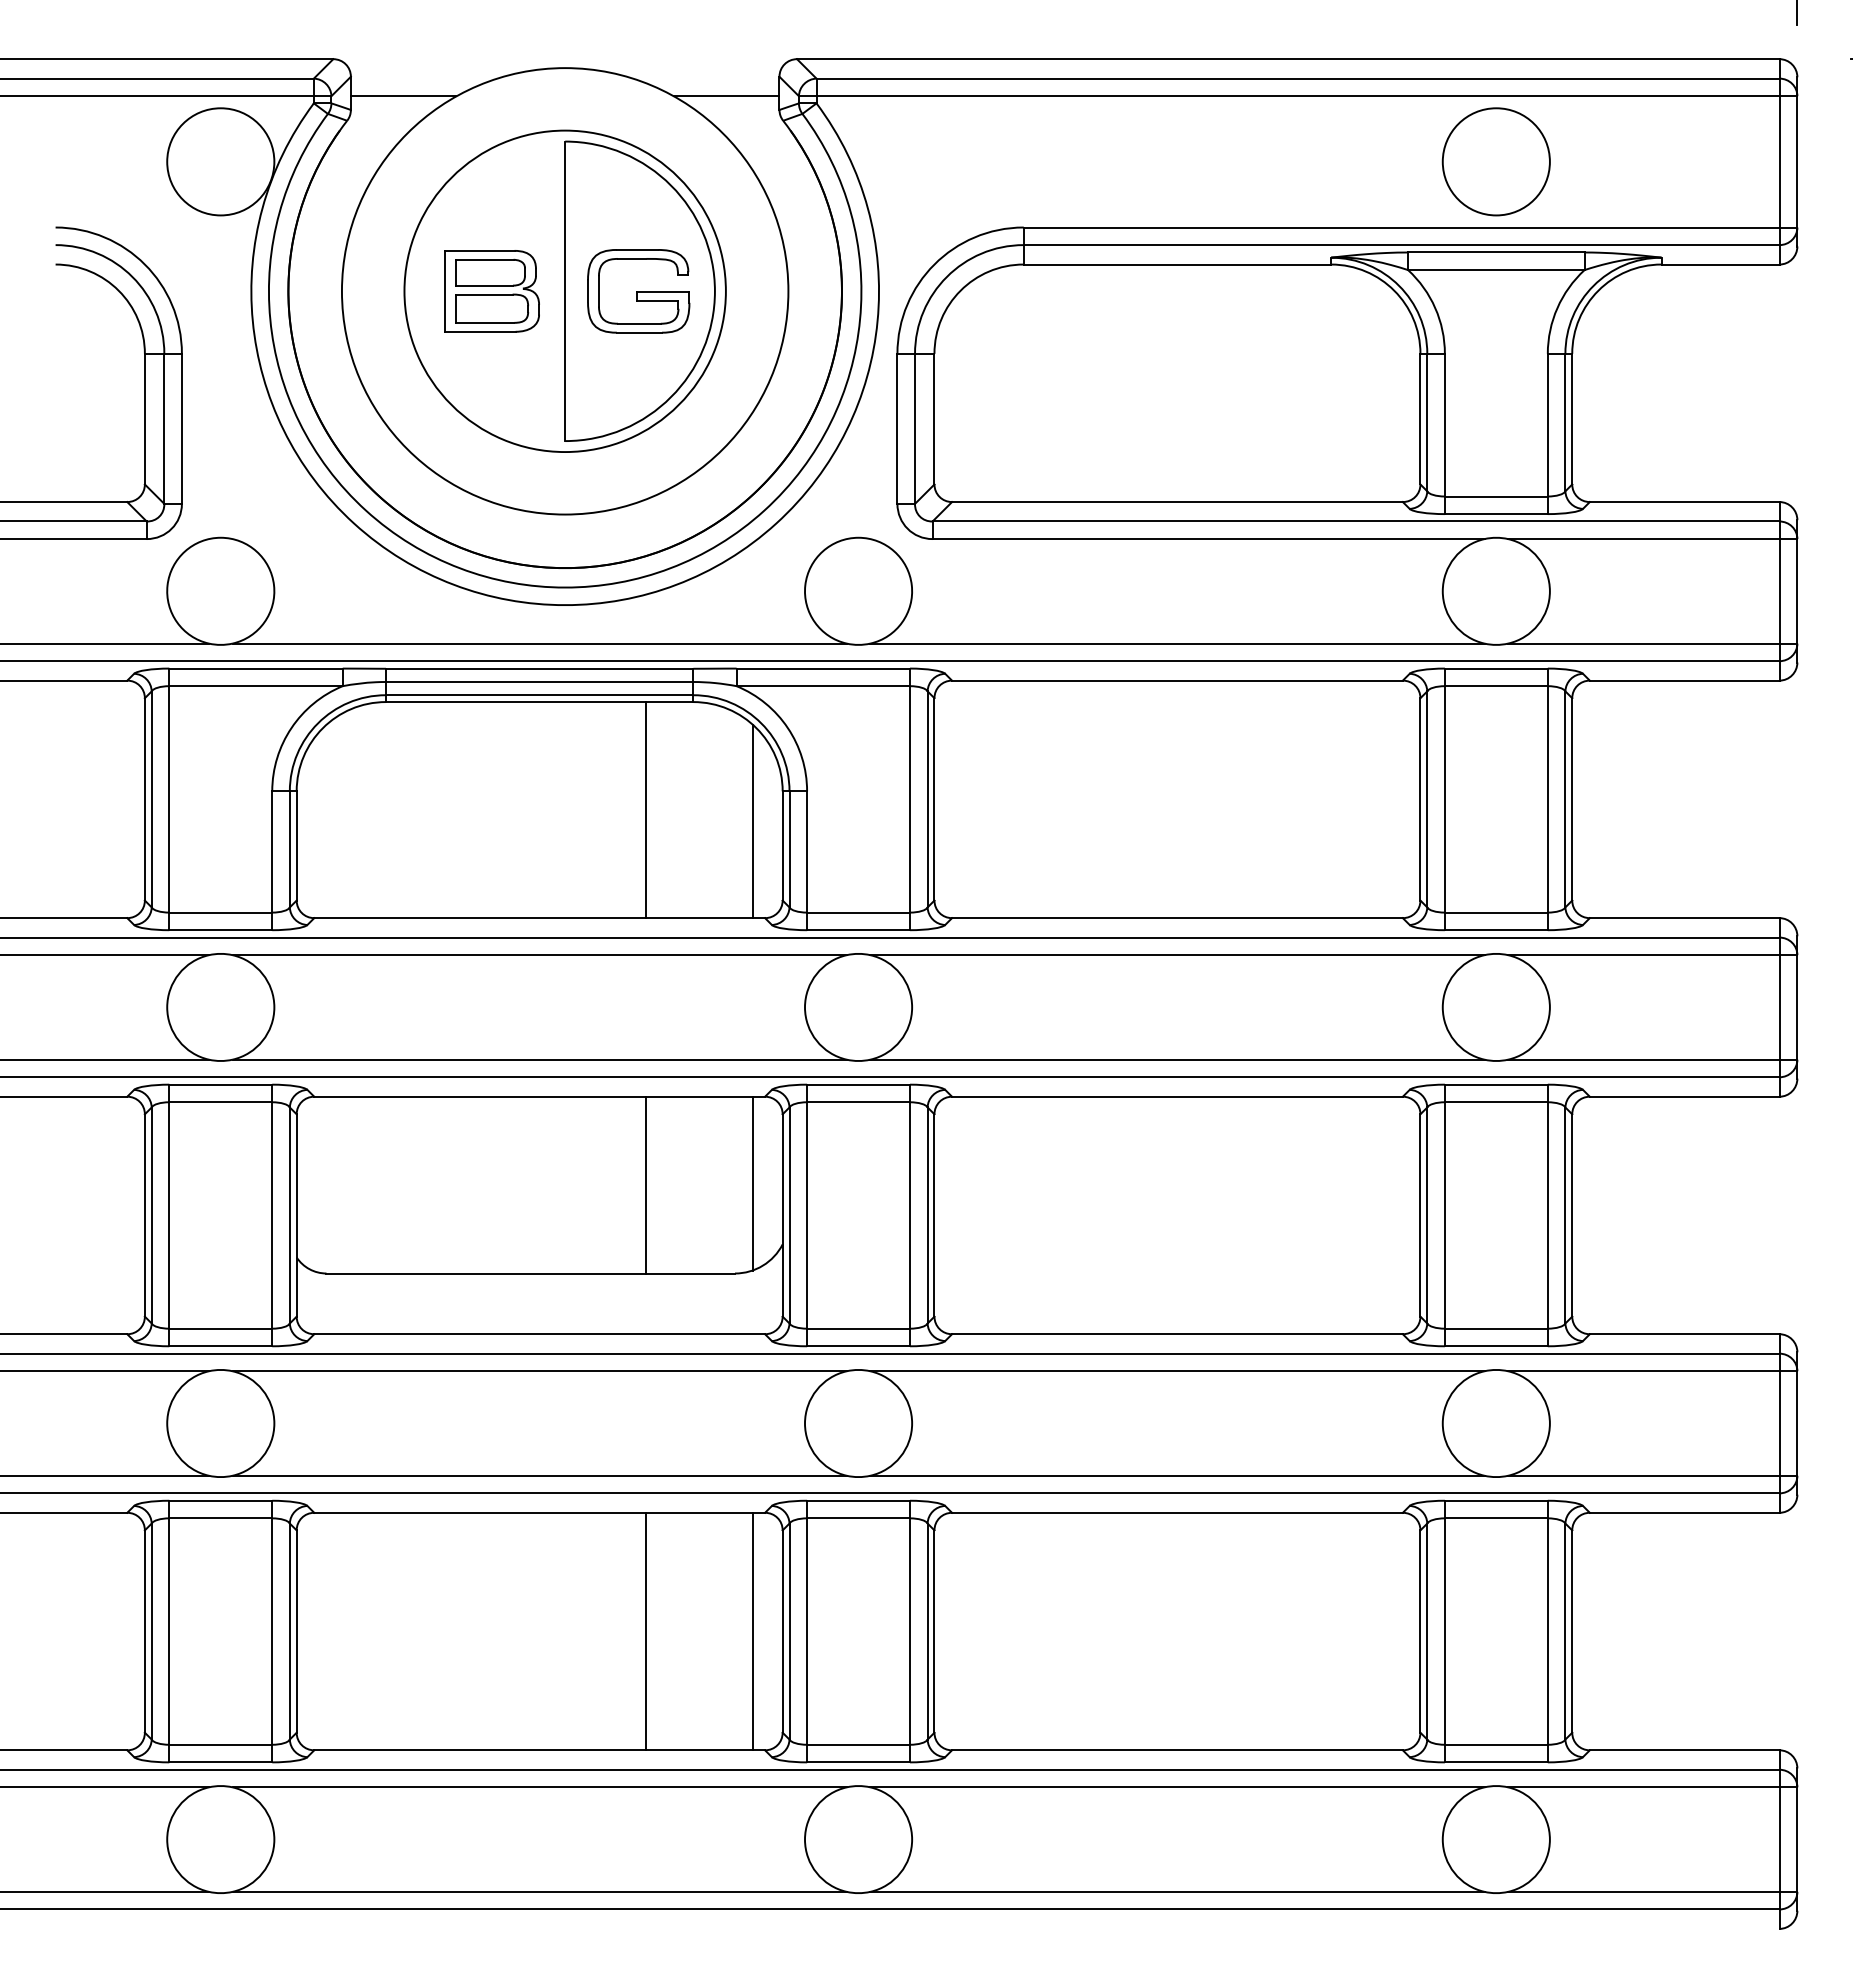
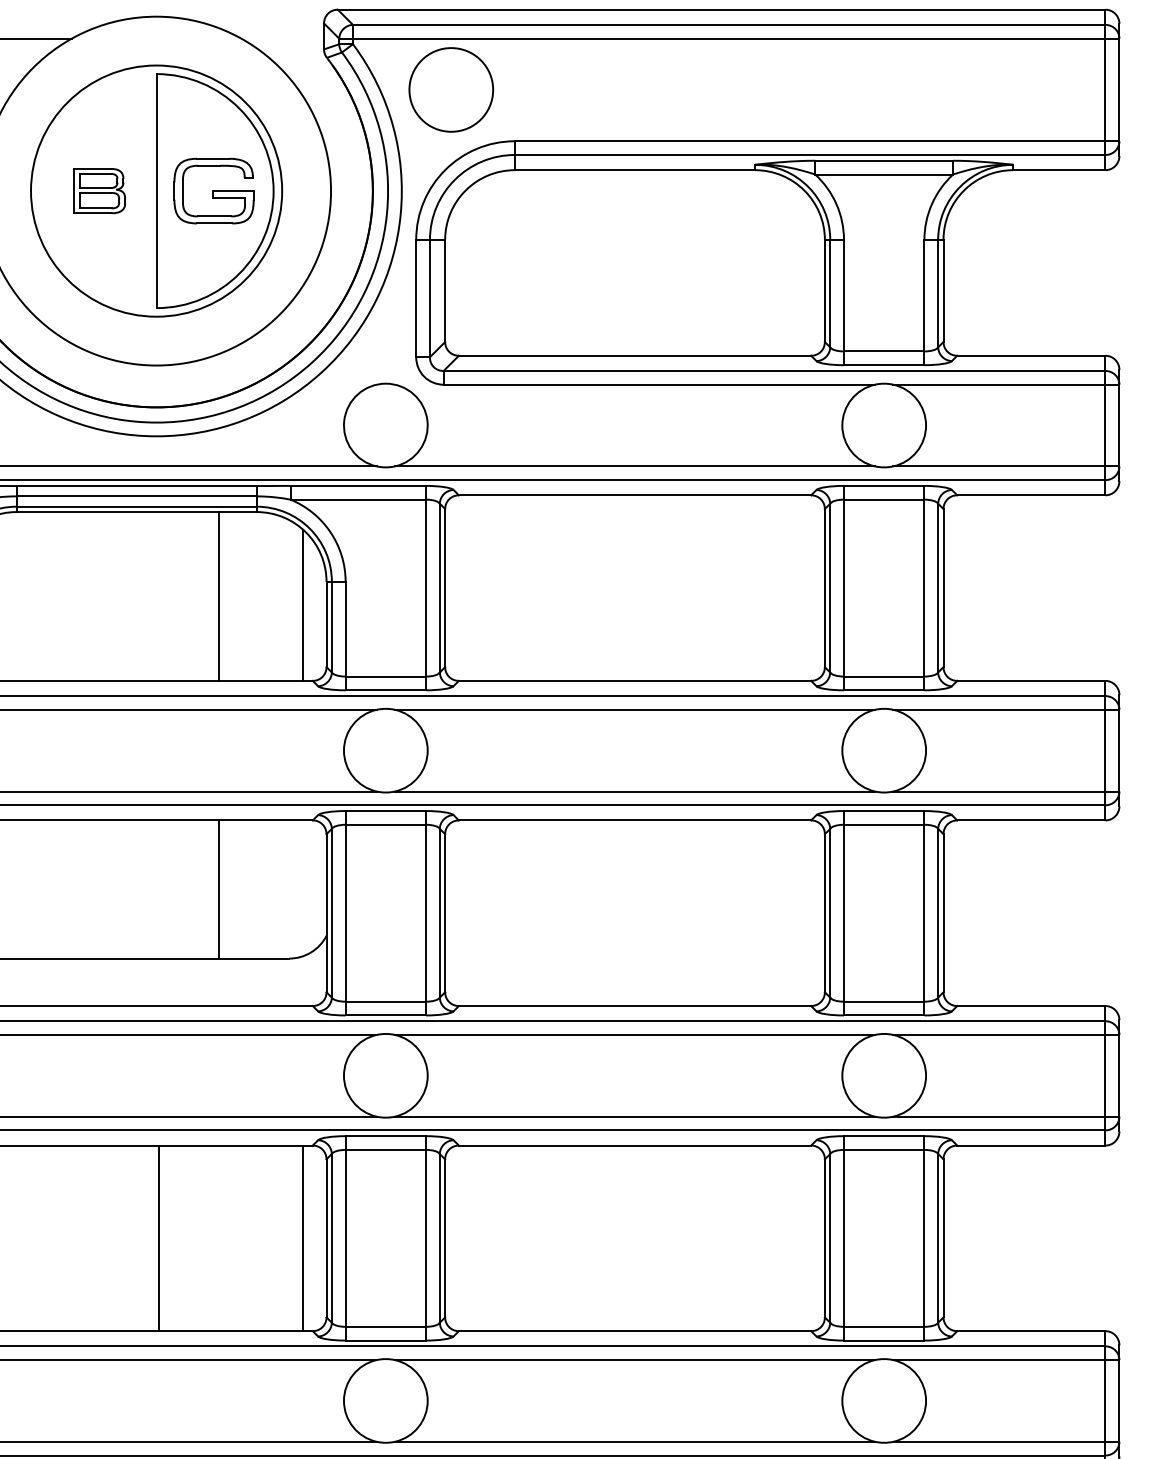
line: (726, 96) -> (282, 38), removed
circle: (1495, 161) -> (450, 89), moved
part: (491, 291) -> (99, 191), size x0.7
line: (752, 1183) -> (302, 888), removed
line: (645, 1631) -> (159, 1238), moved

